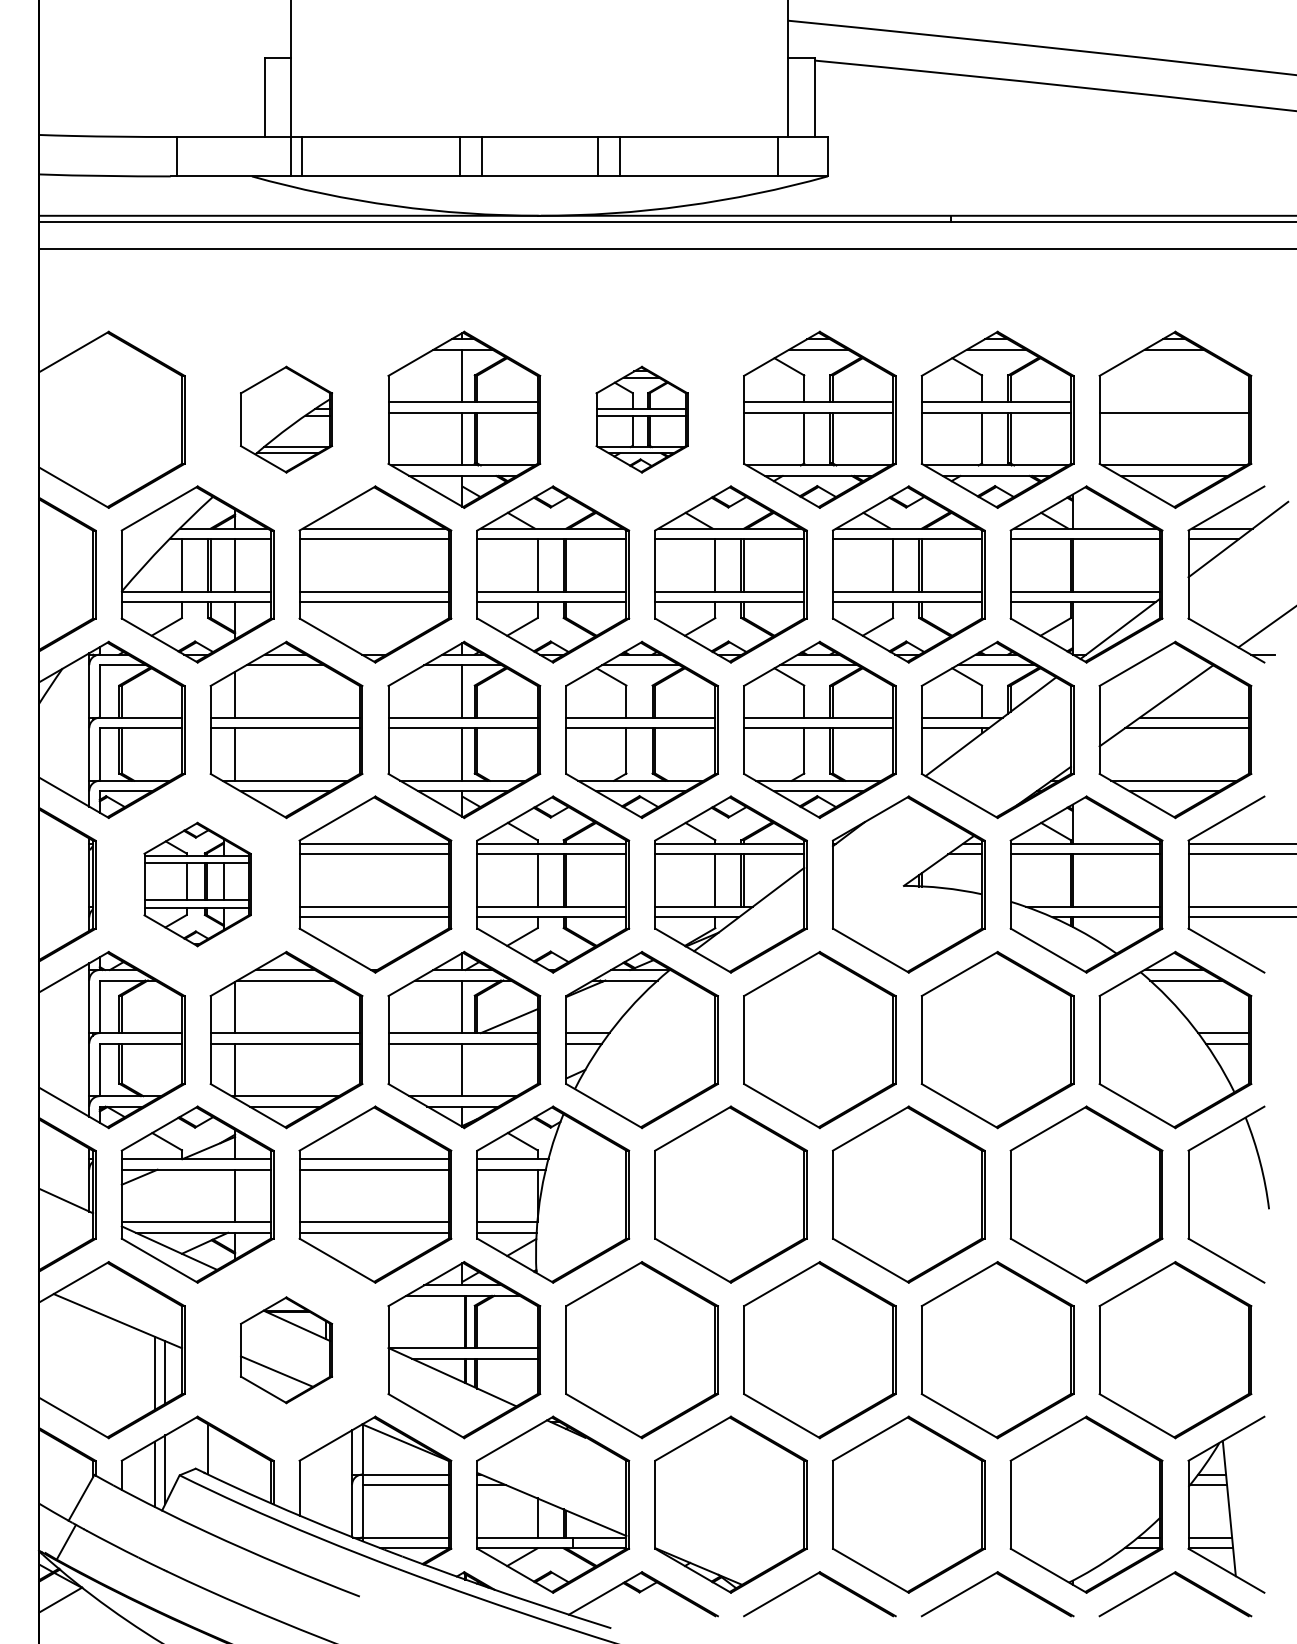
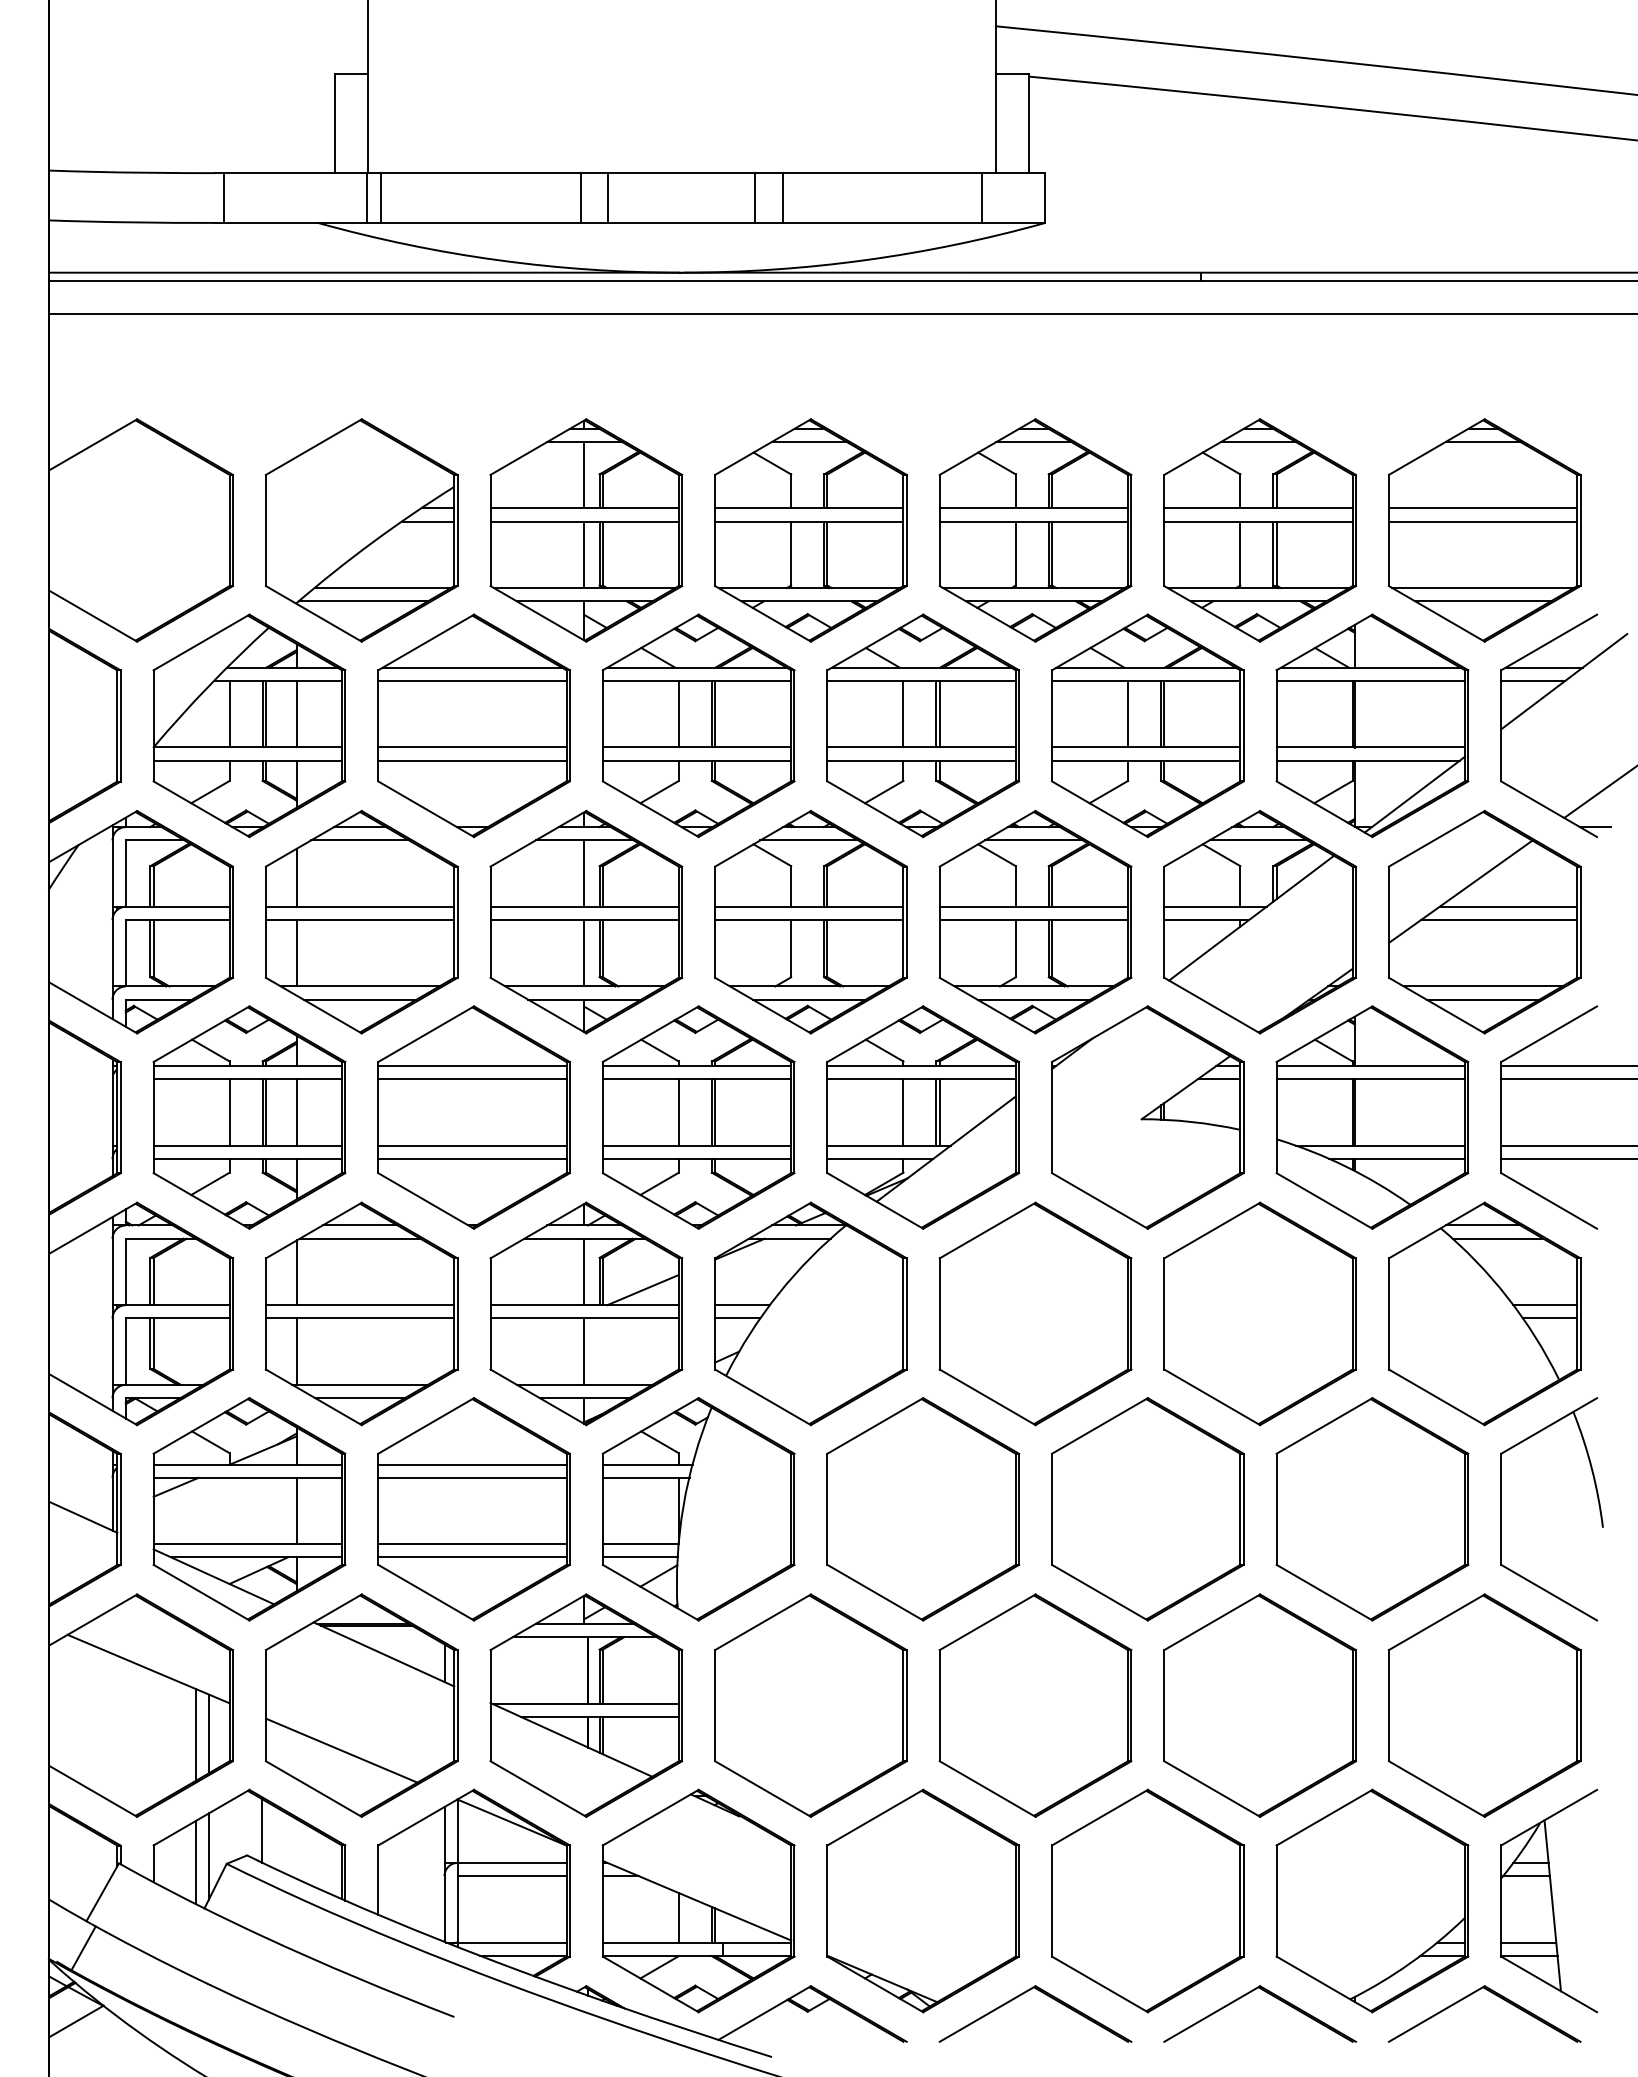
line: (1173, 402) -> (1482, 508), added
part: (286, 419) -> (361, 530), size x1.67
part: (641, 419) -> (810, 530), size x1.67
part: (197, 884) -> (249, 1117), size x1.43
part: (286, 1350) -> (361, 1706), size x1.67

